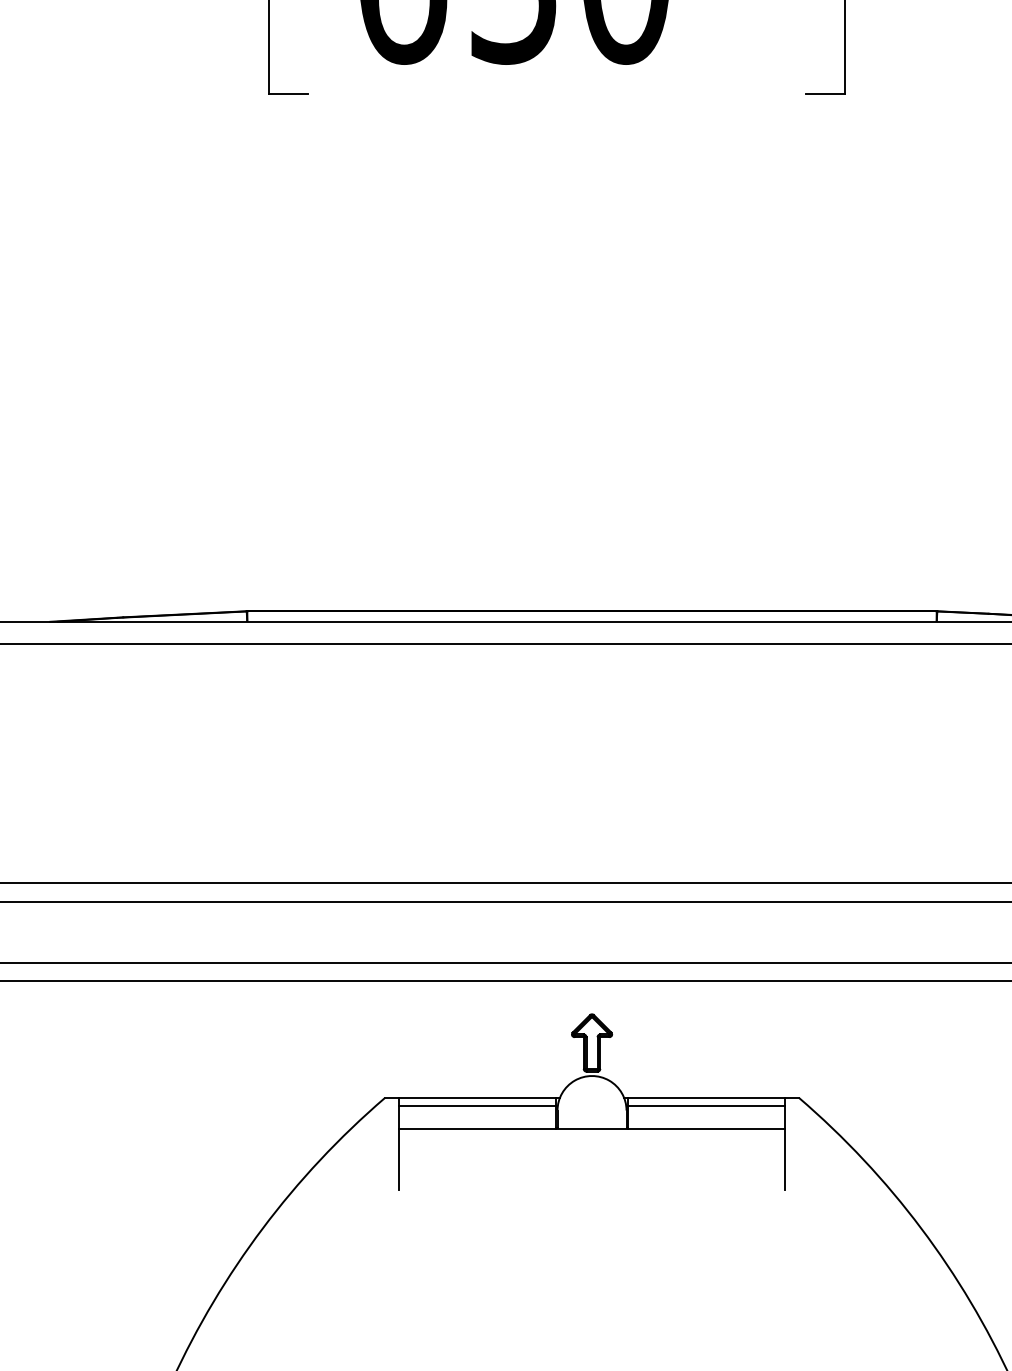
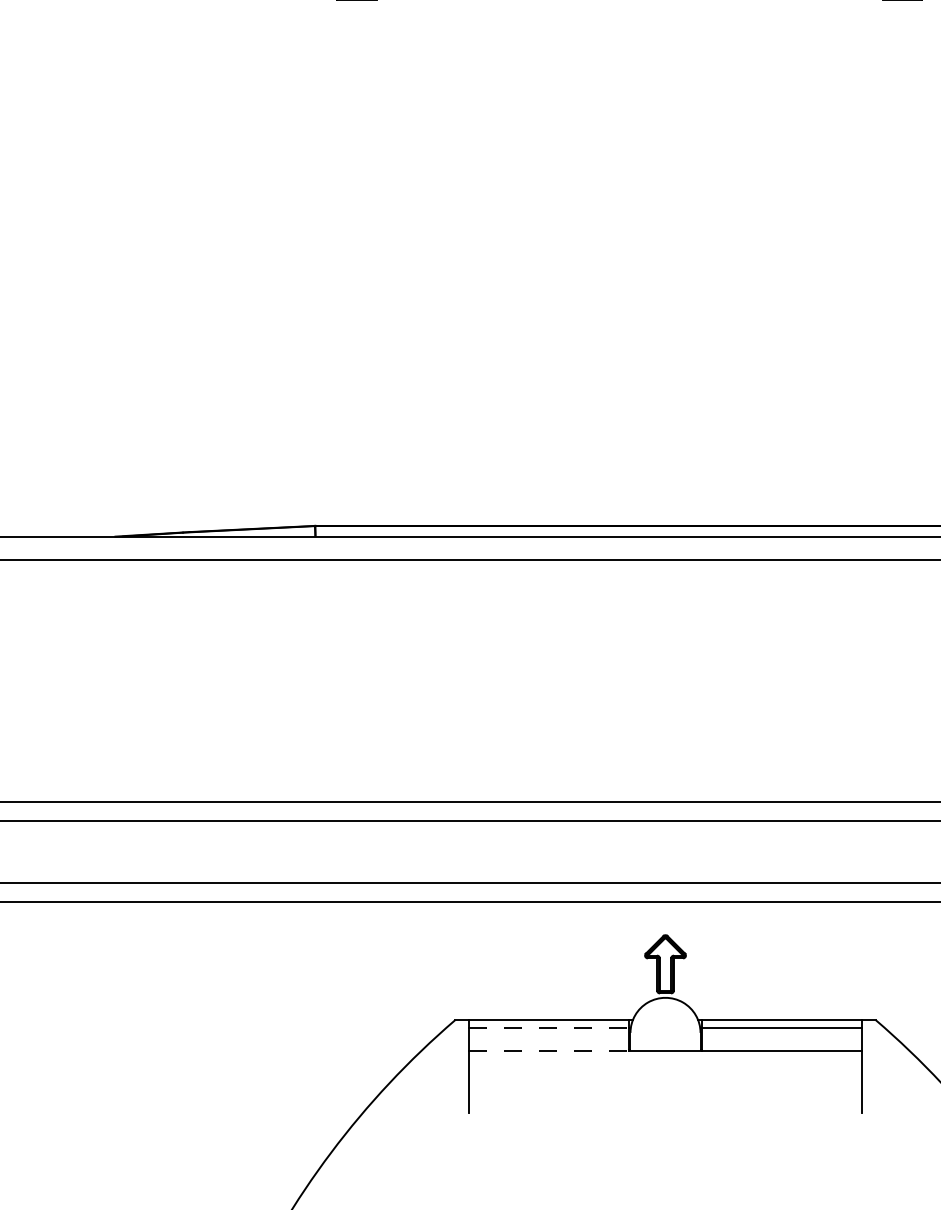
line: (477, 1106) -> (549, 1028), solid -> dashed
line: (477, 1128) -> (549, 1051), solid -> dashed

